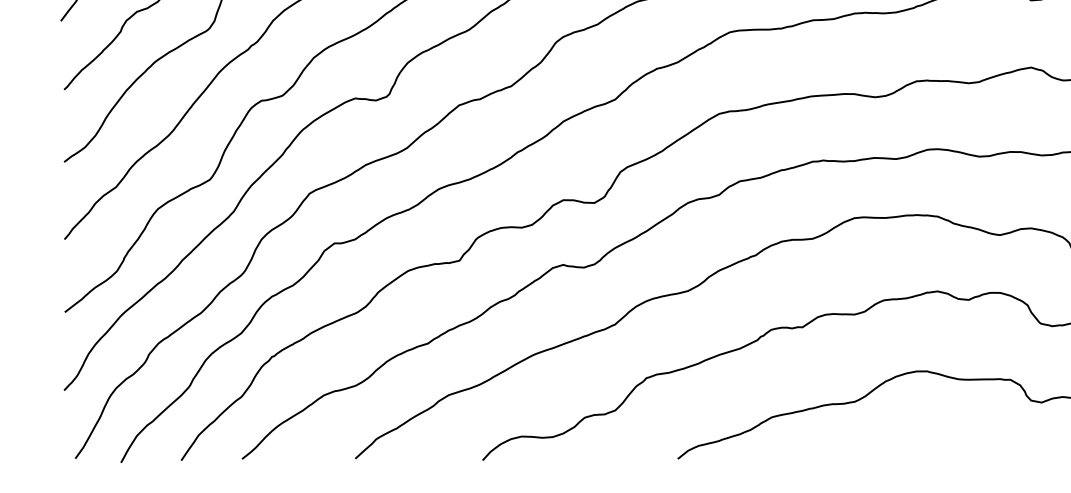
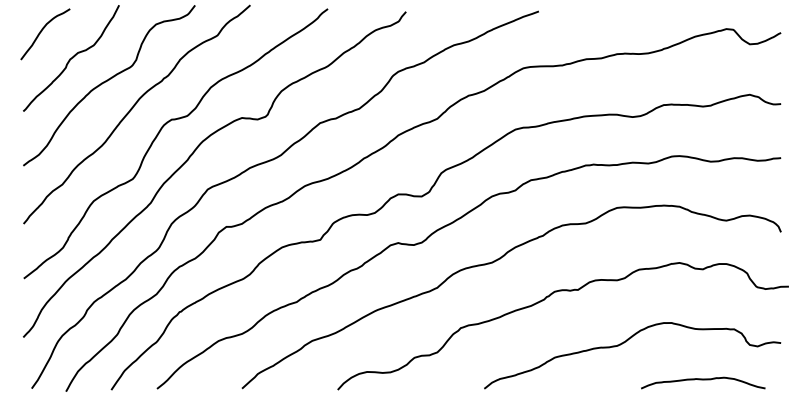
curve: (969, 447) -> (703, 380), added

